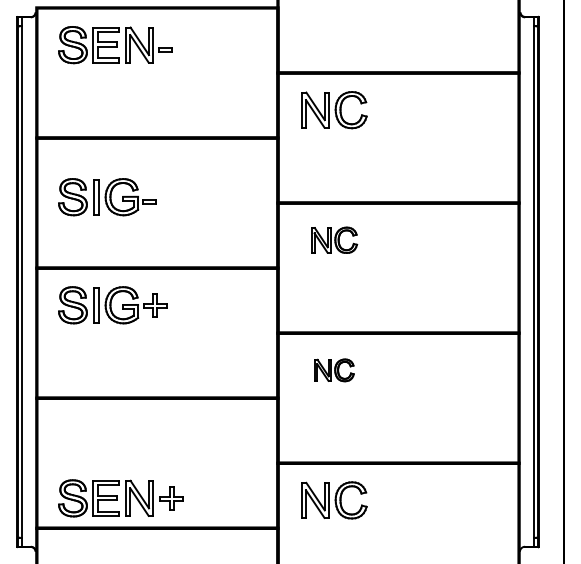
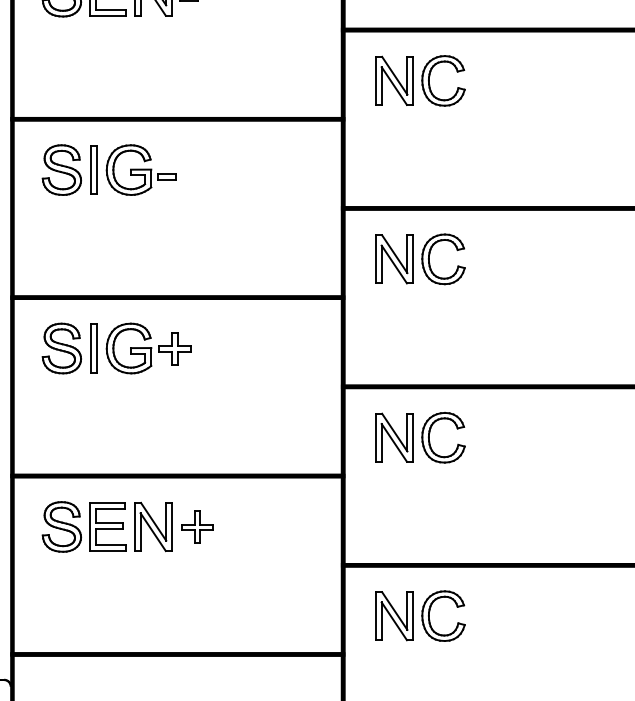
part: (107, 197) -> (109, 170), moved
part: (334, 240) -> (420, 259), size x1.43
part: (334, 370) -> (420, 438), size x1.67
part: (120, 498) -> (127, 527), moved

